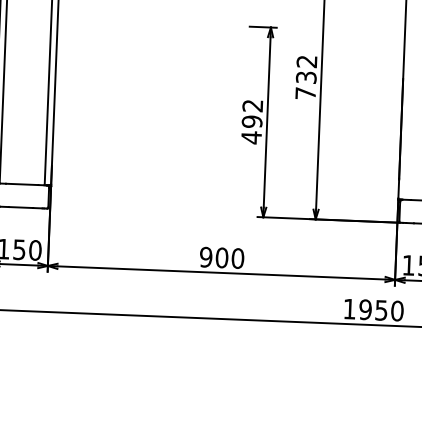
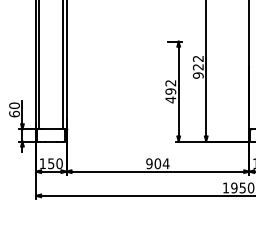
text: (304, 85) -> (197, 71), 732 -> 922
text: (236, 258) -> (165, 163), 900 -> 904

